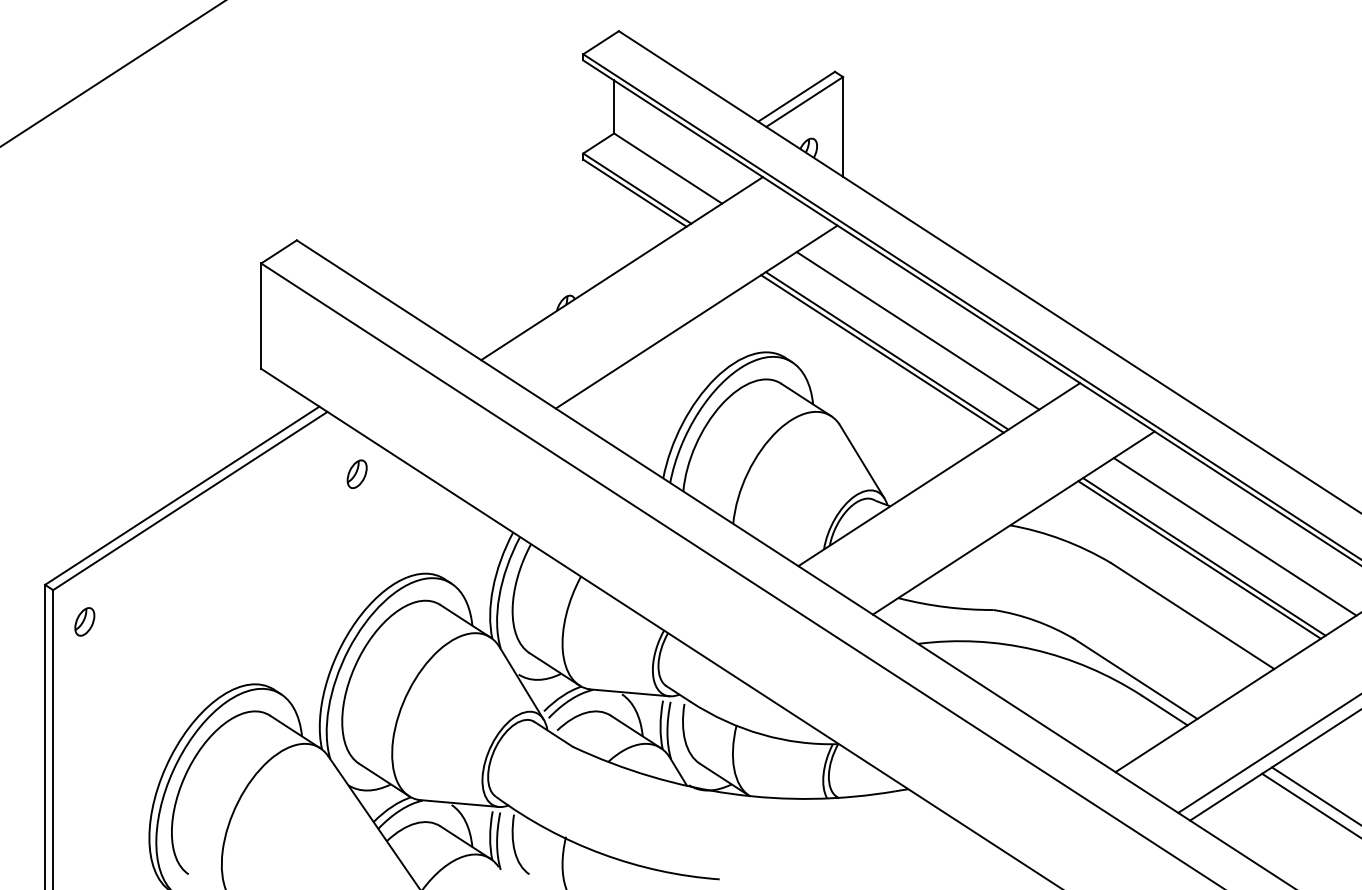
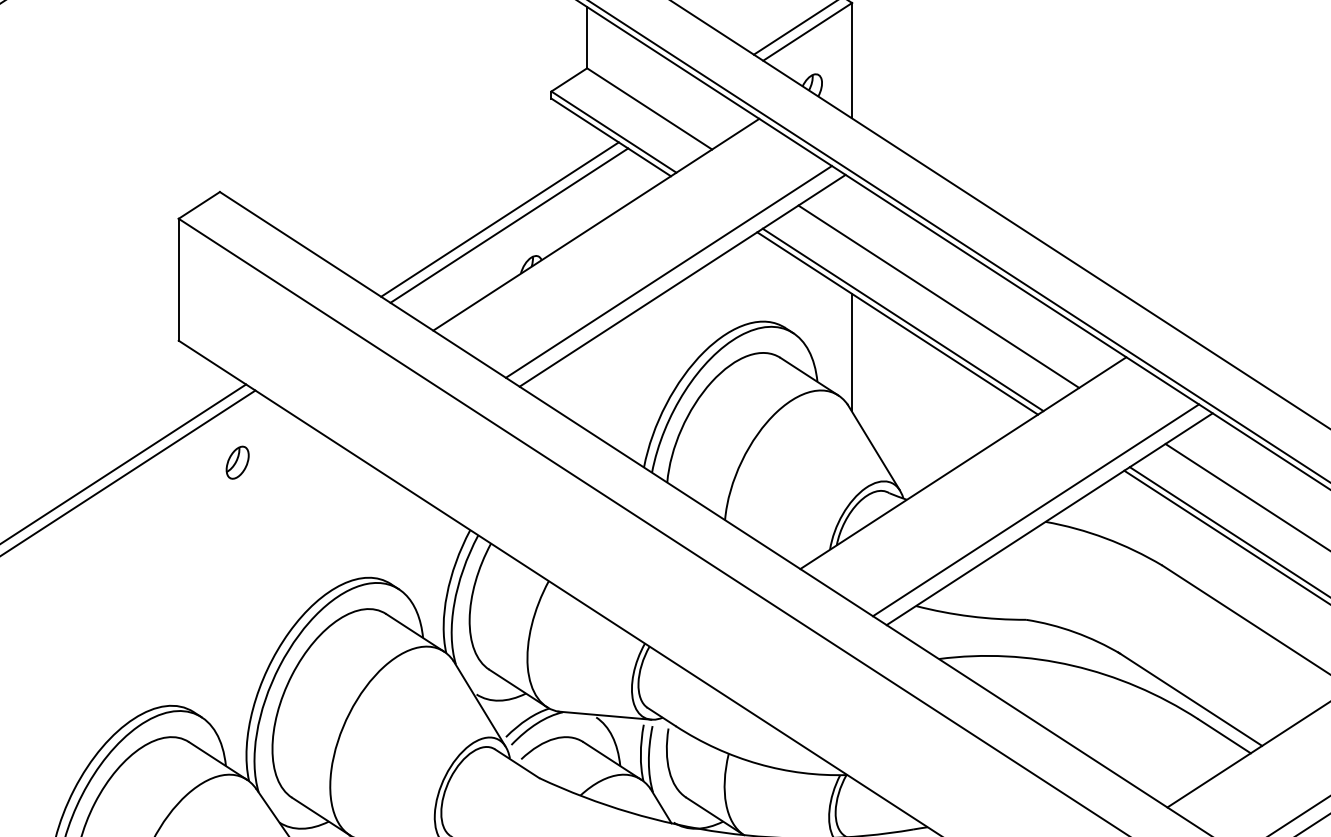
line: (538, 263) -> (499, 218), added
line: (546, 269) -> (508, 225), added
line: (684, 308) -> (668, 270), added
line: (843, 378) -> (852, 351), added
part: (356, 473) -> (236, 461), moved
line: (1001, 514) -> (1035, 509), added

